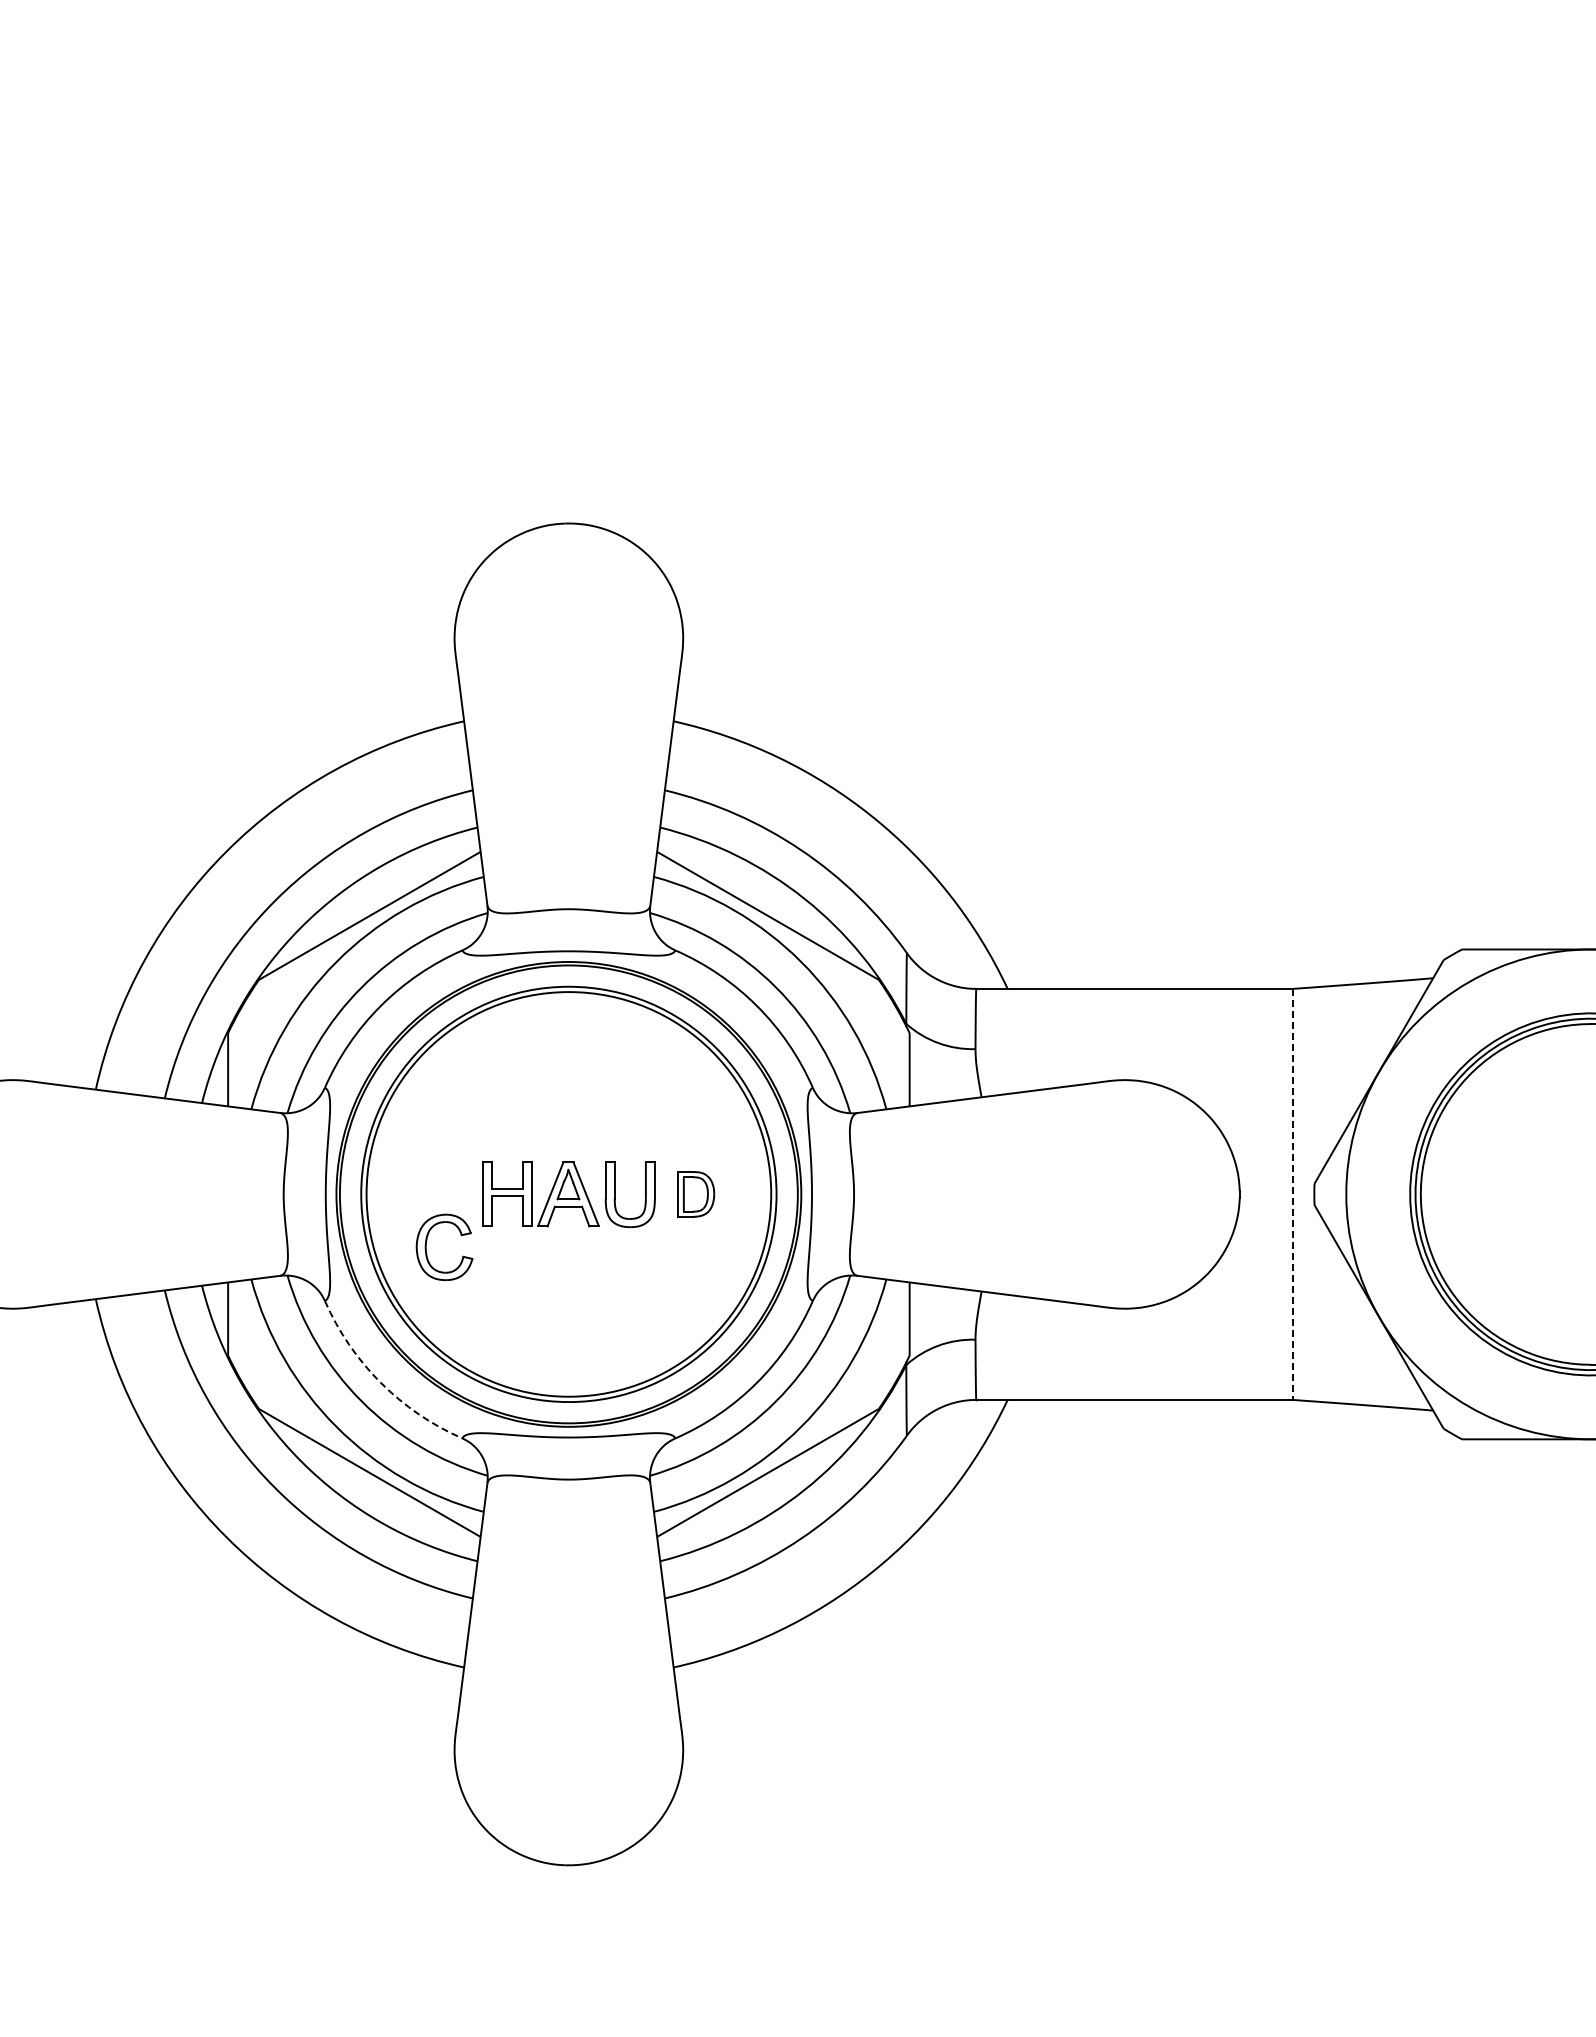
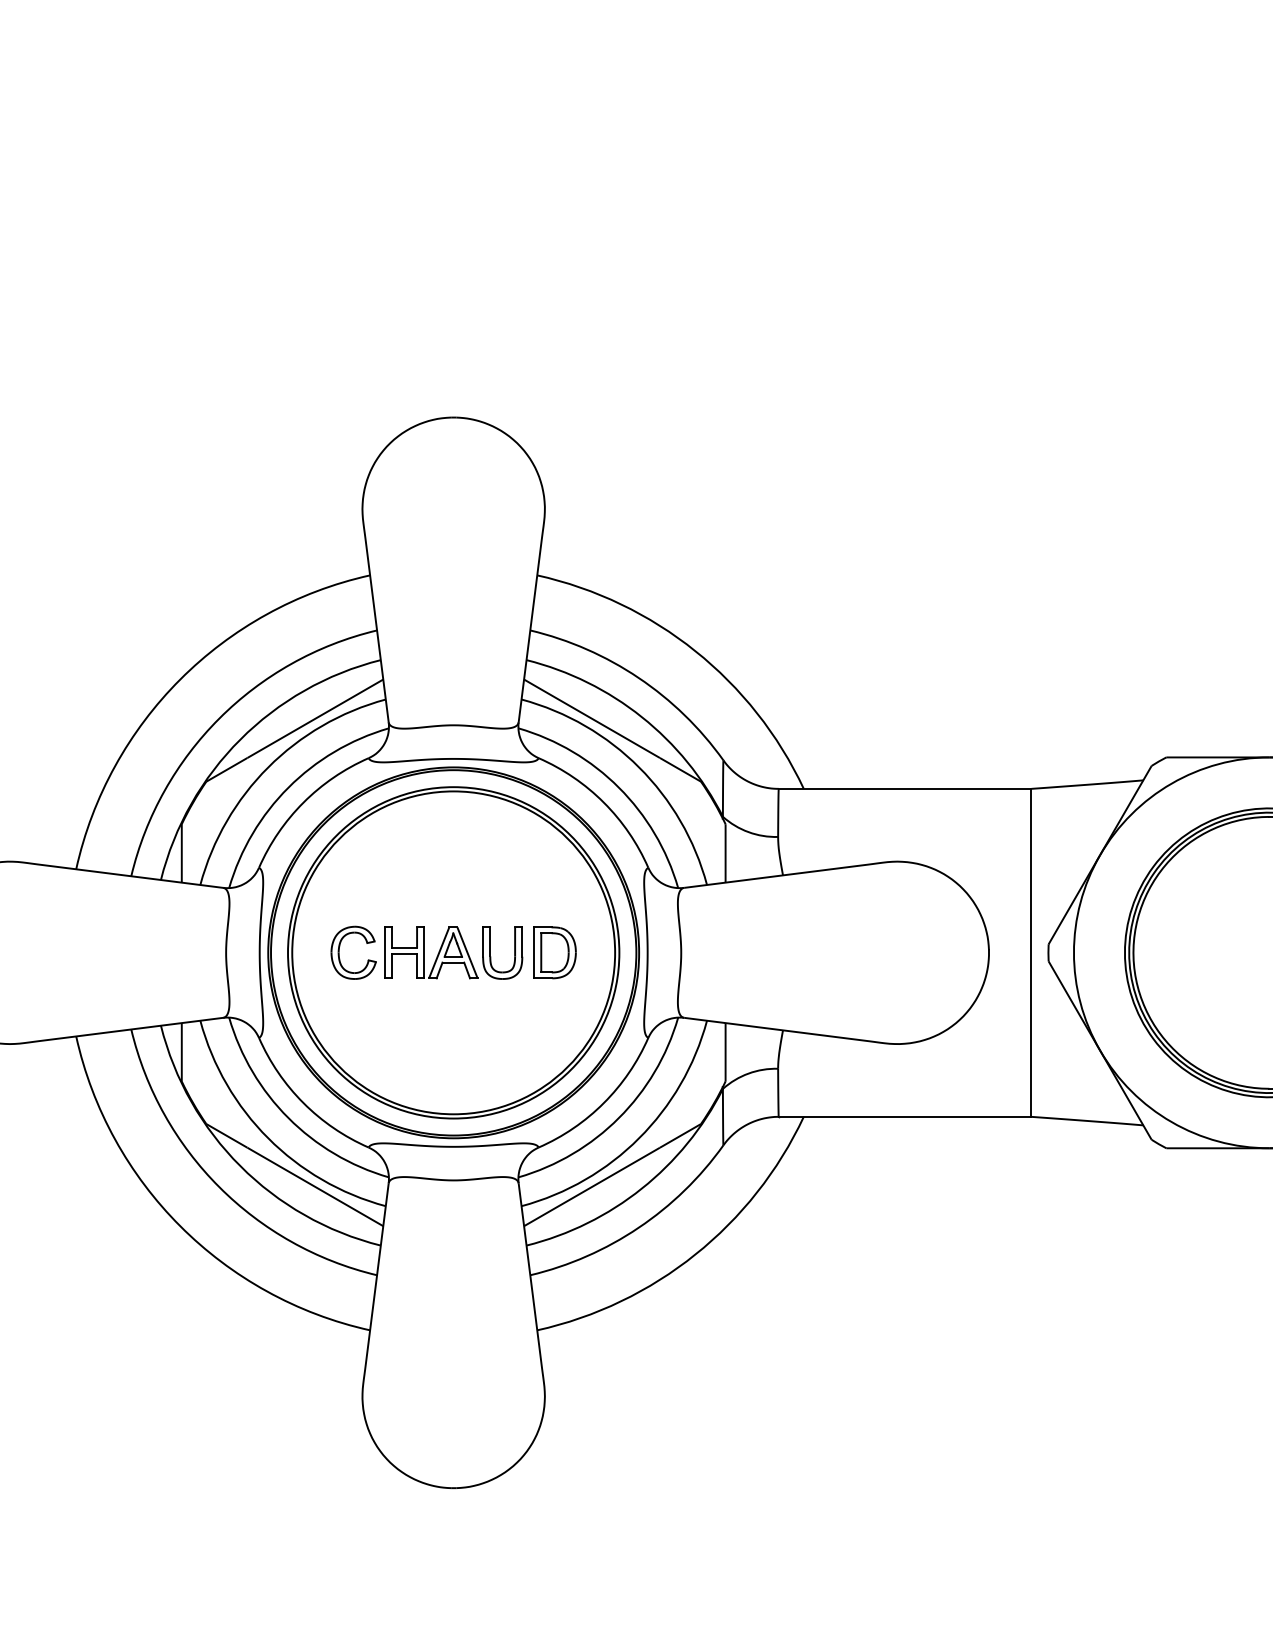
part: (695, 1194) -> (554, 952), size x1.43
line: (1293, 1194) -> (1031, 952), dashed -> solid
part: (426, 1247) -> (339, 952), moved
arc: (380, 1382) -> (303, 1102), dashed -> solid

